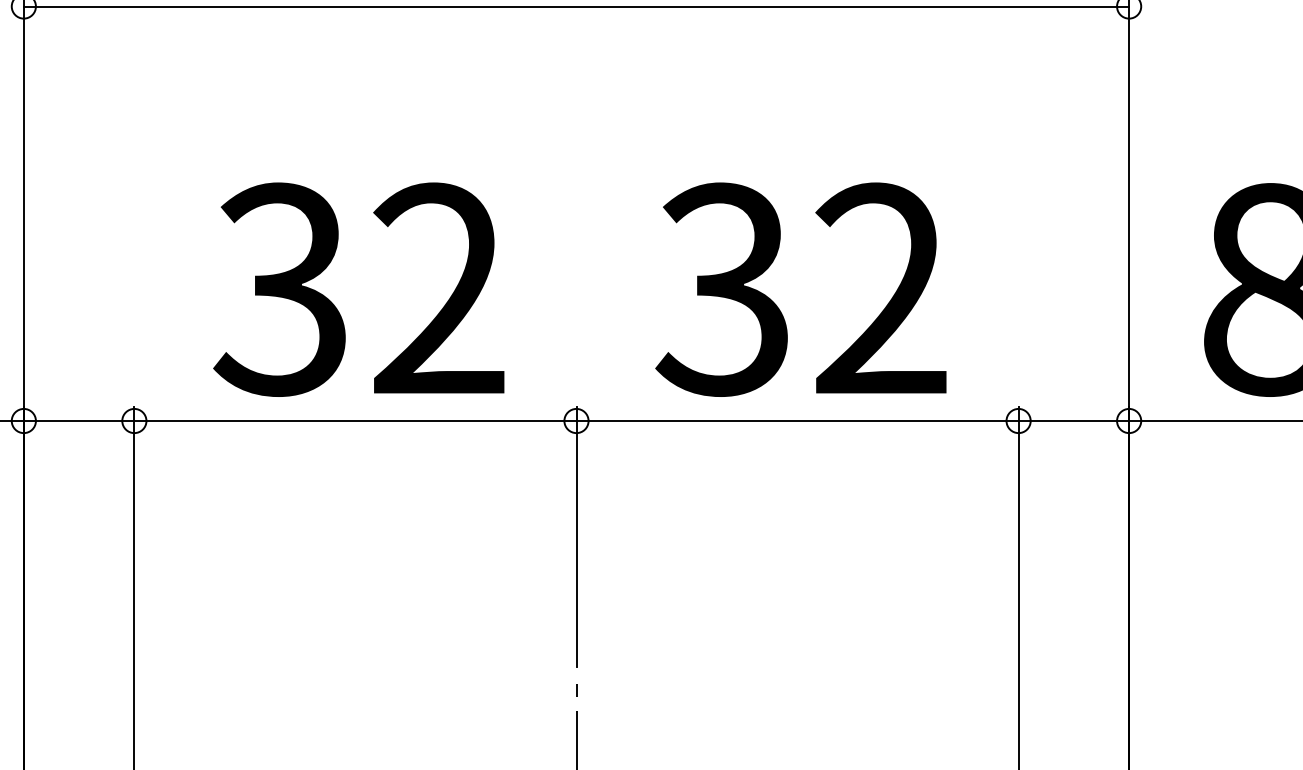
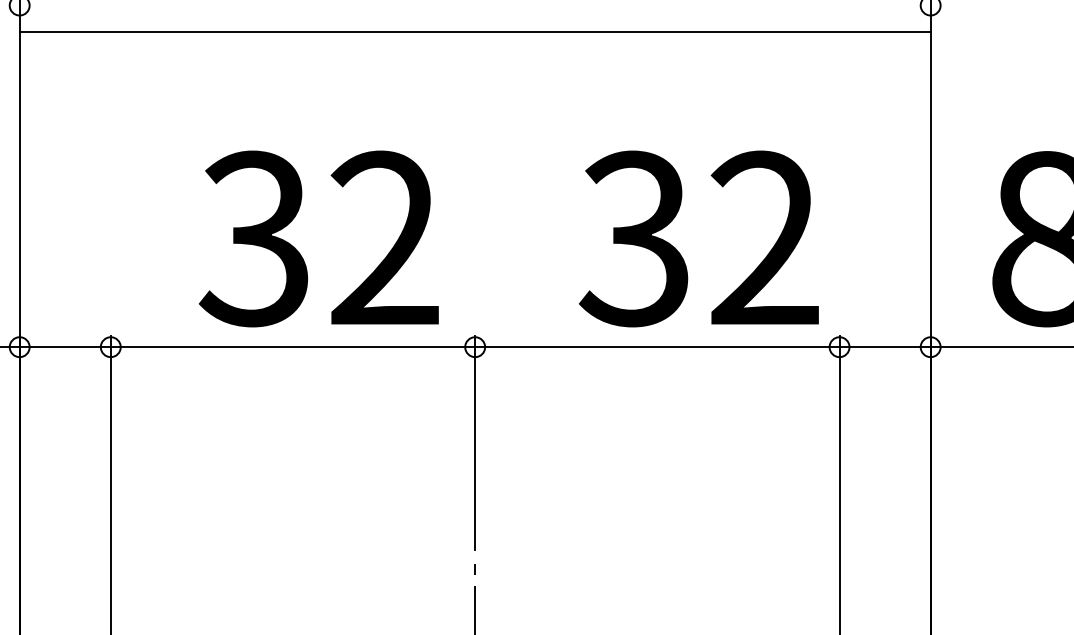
line: (576, 6) -> (475, 31), moved
text: (358, 289) -> (318, 238), moved
text: (800, 289) -> (698, 238), moved

